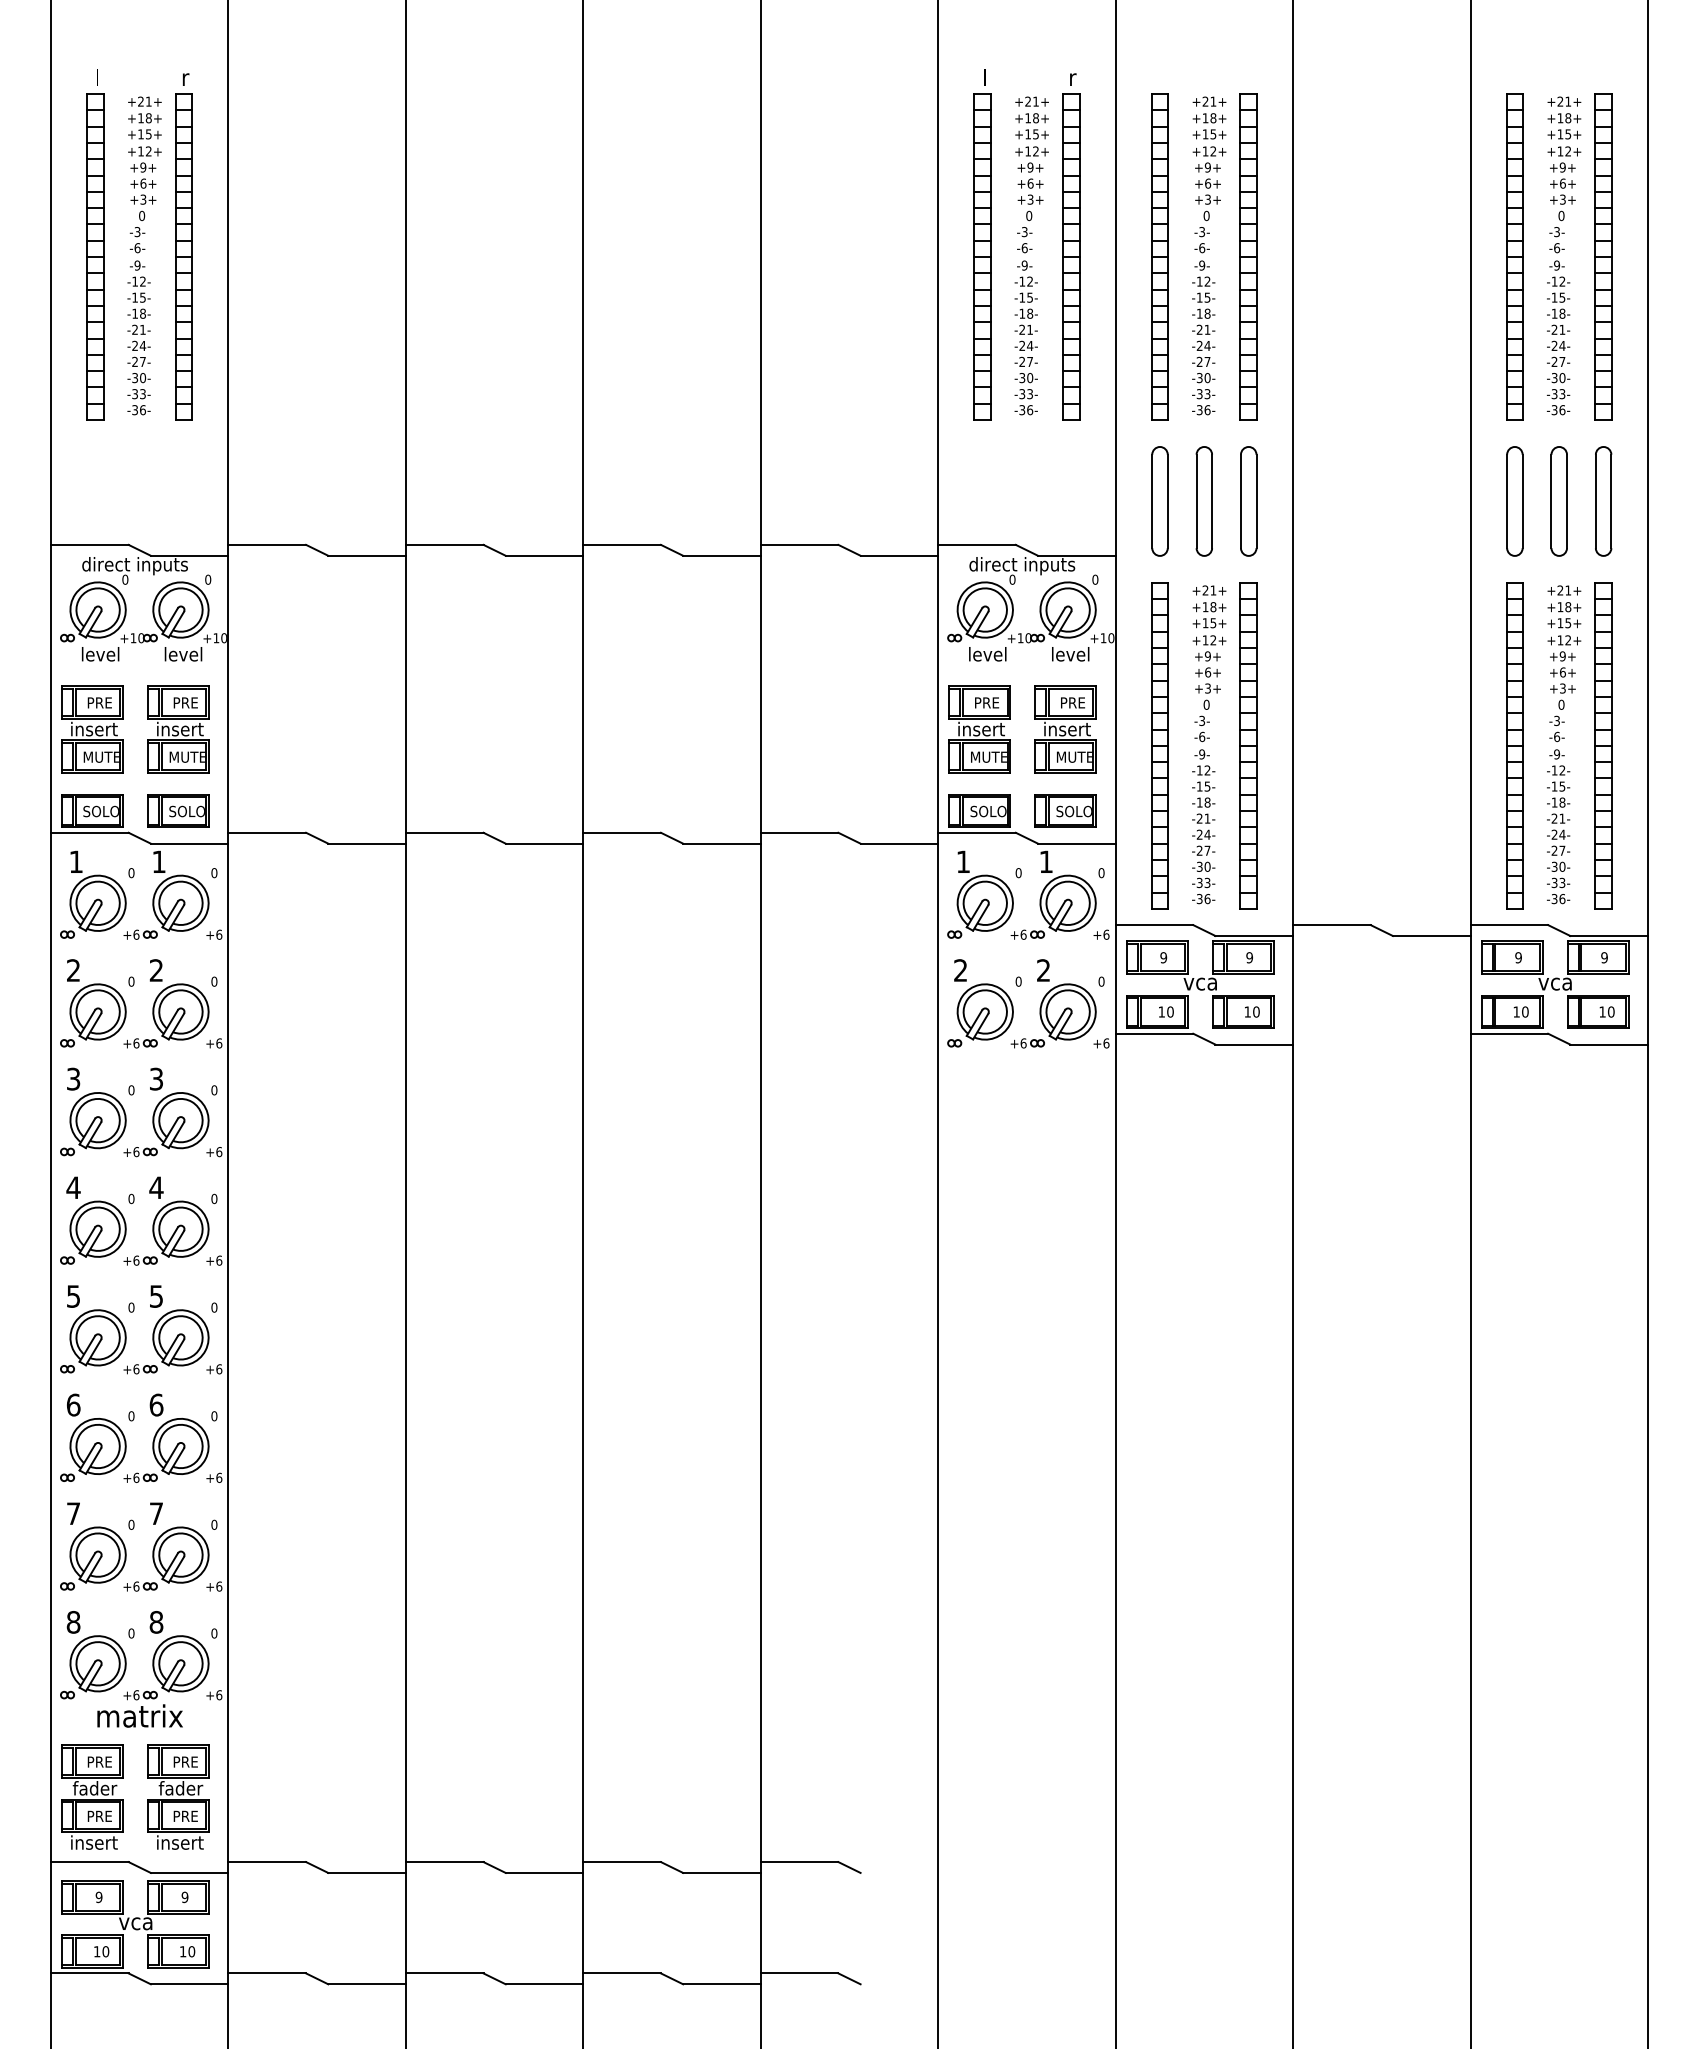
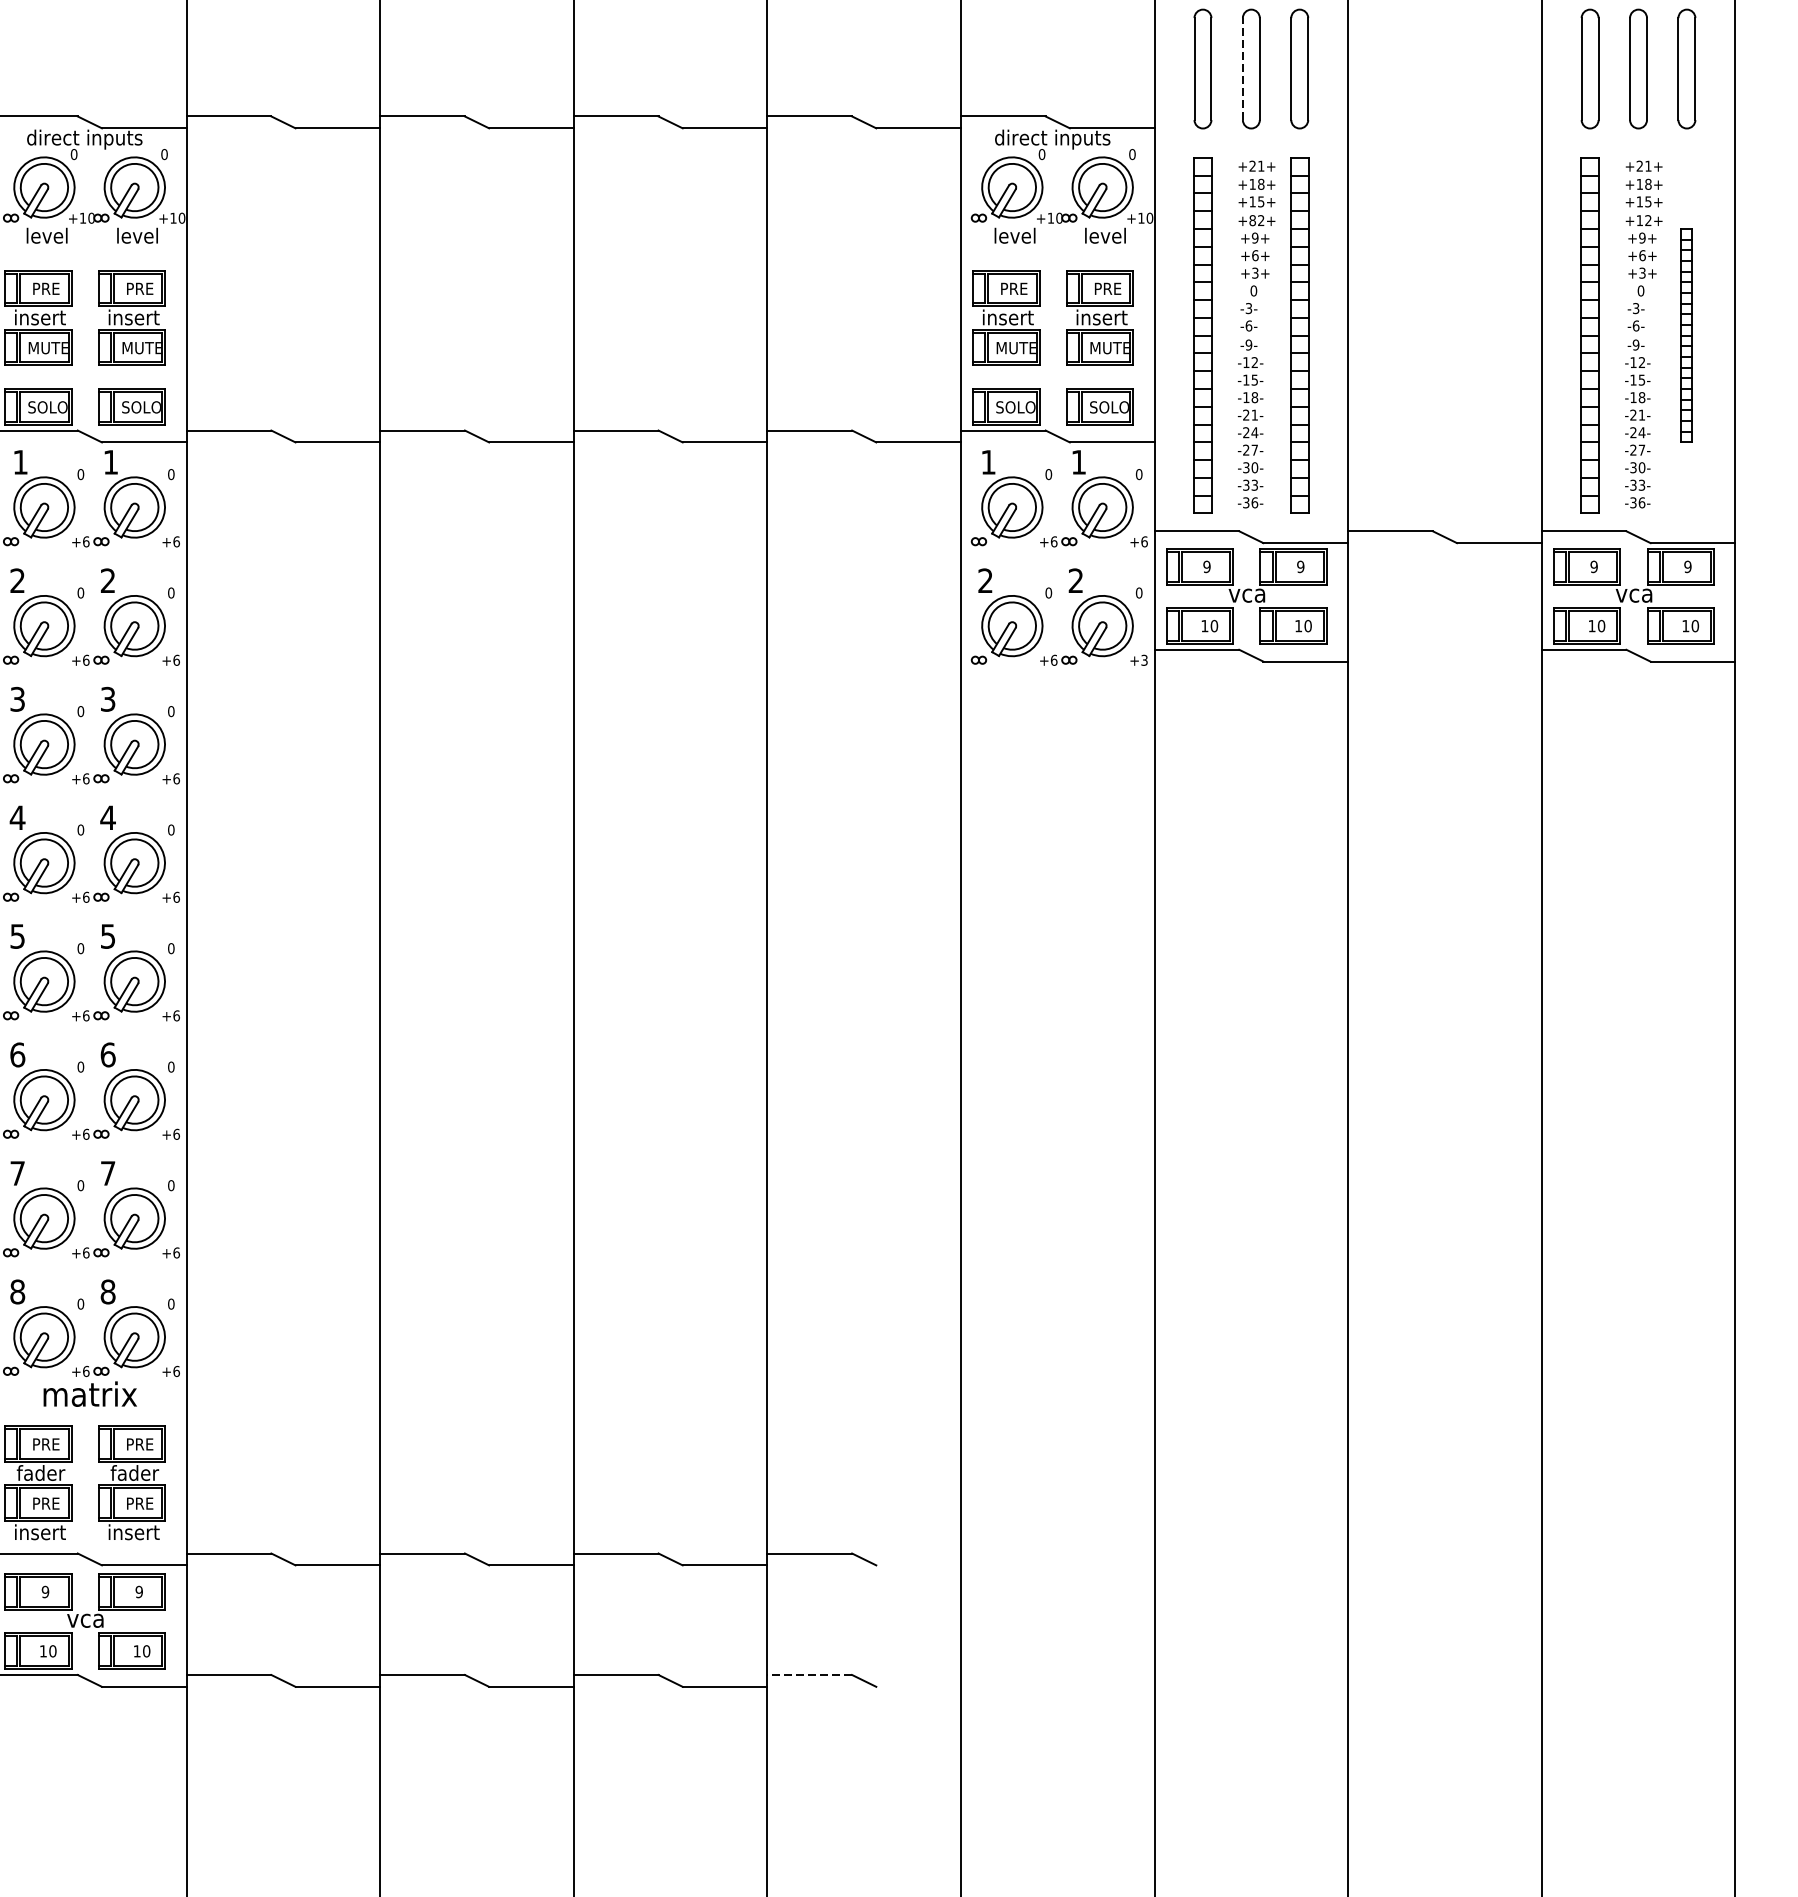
line: (1196, 501) -> (1242, 69), solid -> dashed
text: (1205, 640) -> (1252, 220), +12+ -> +82+
part: (1603, 745) -> (1686, 335), size x0.6
text: (1106, 1043) -> (1144, 660), +6 -> +3
line: (799, 1973) -> (809, 1675), solid -> dashed

